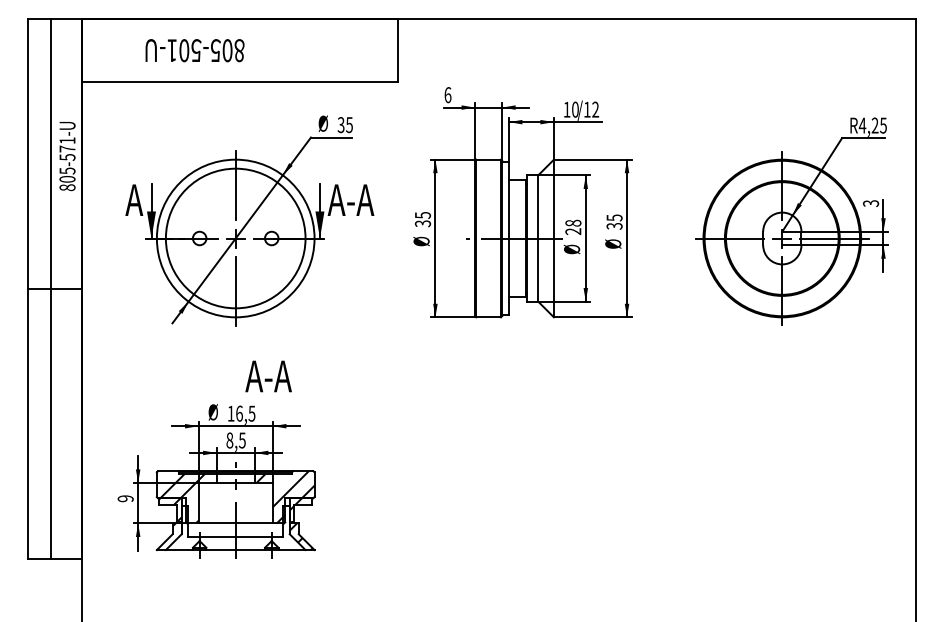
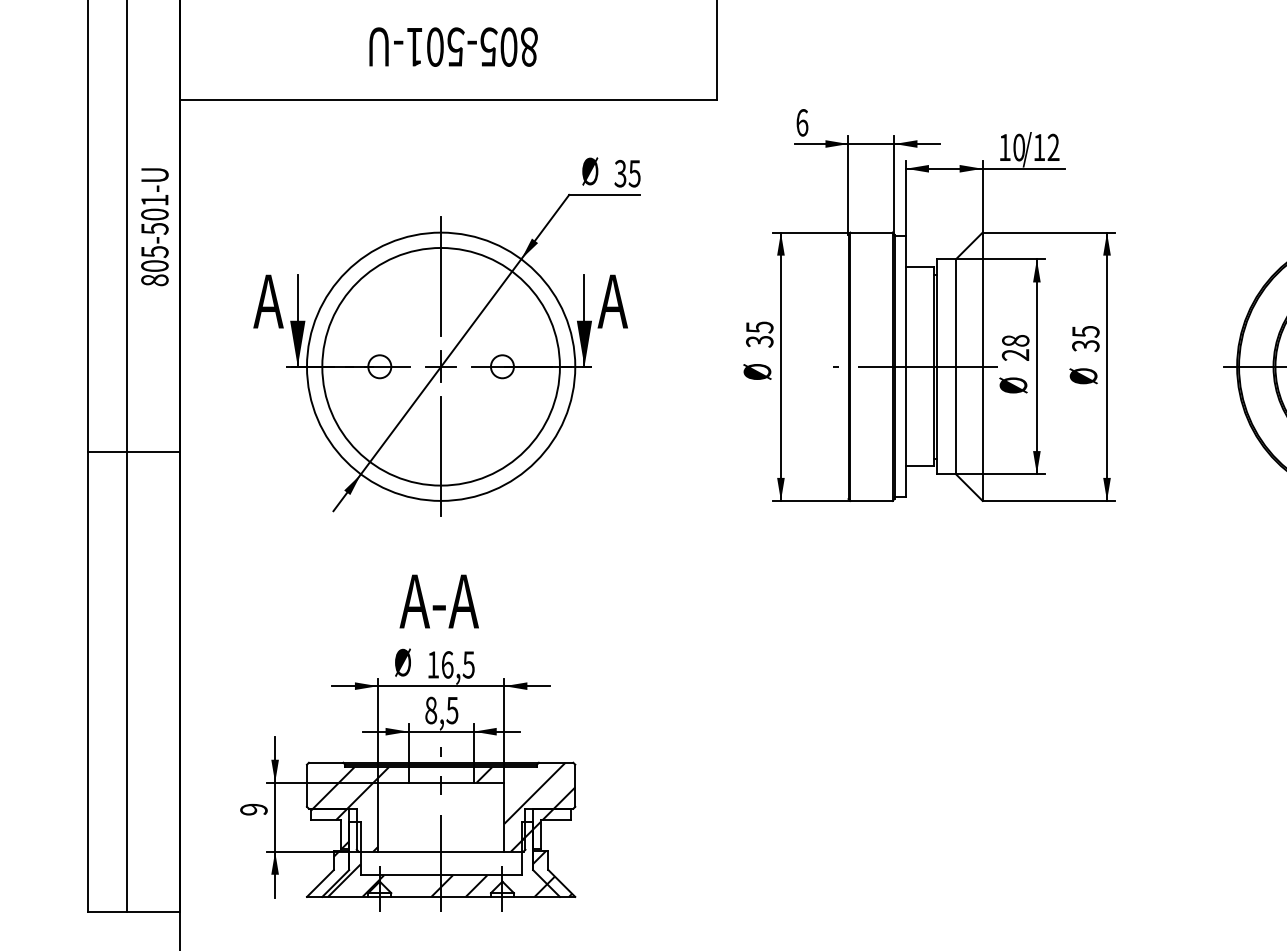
text: (194, 50) -> (452, 46), moved
text: (67, 148) -> (154, 213), 805-571-U -> 805-501-U
text: (360, 199) -> (653, 300), A-A -> A
text: (268, 376) -> (439, 601), moved
hatch: (233, 530) -> (437, 863), added

